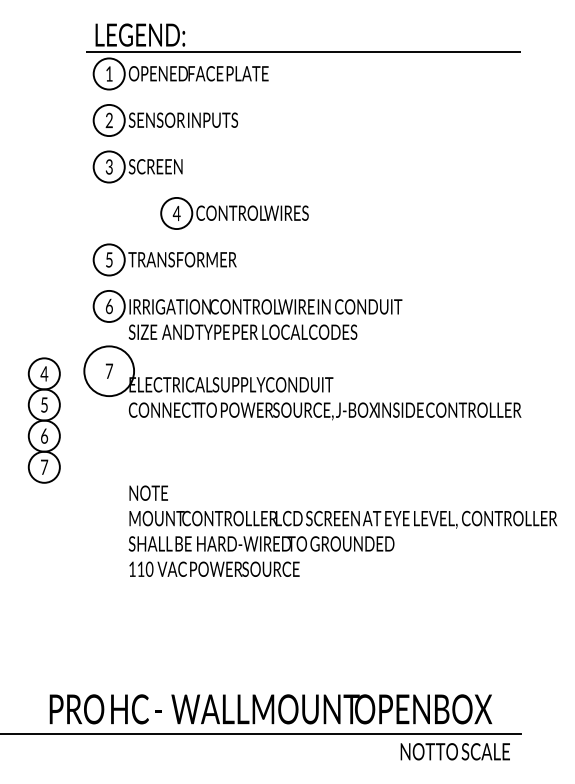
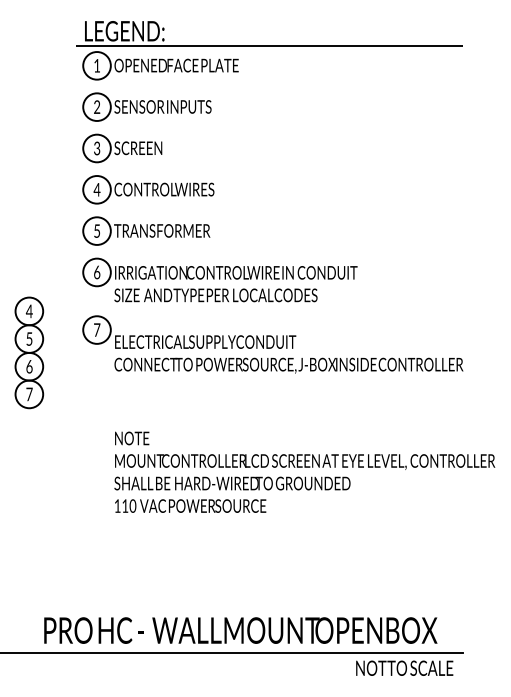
part: (234, 213) -> (148, 189), moved
circle: (108, 370) -> (96, 329), size x0.62
part: (44, 420) -> (29, 352), moved

